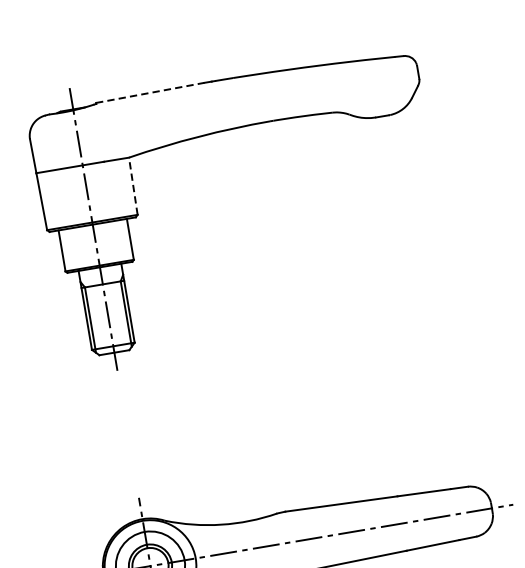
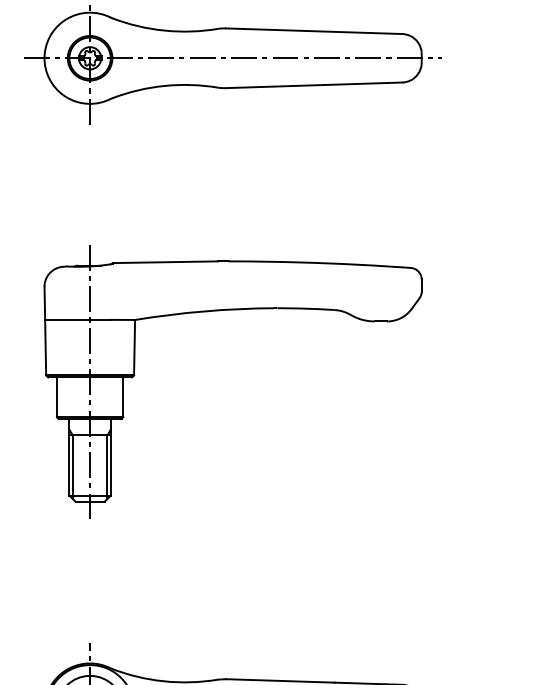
line: (150, 93) -> (165, 262), dashed -> solid
line: (133, 186) -> (134, 347), dashed -> solid

